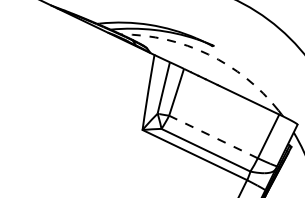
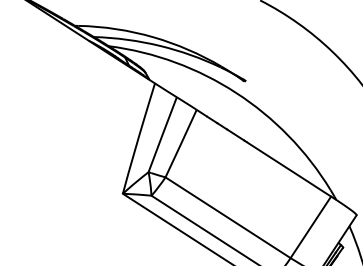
arc: (208, 54) -> (236, 92), dashed -> solid
line: (213, 137) -> (227, 218), dashed -> solid

